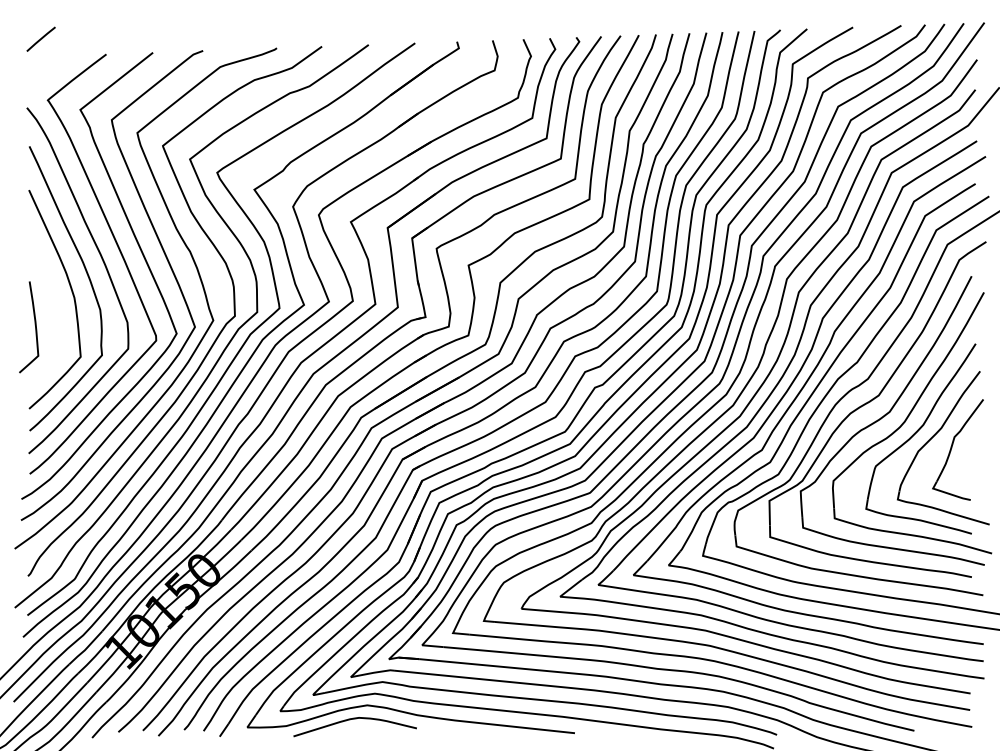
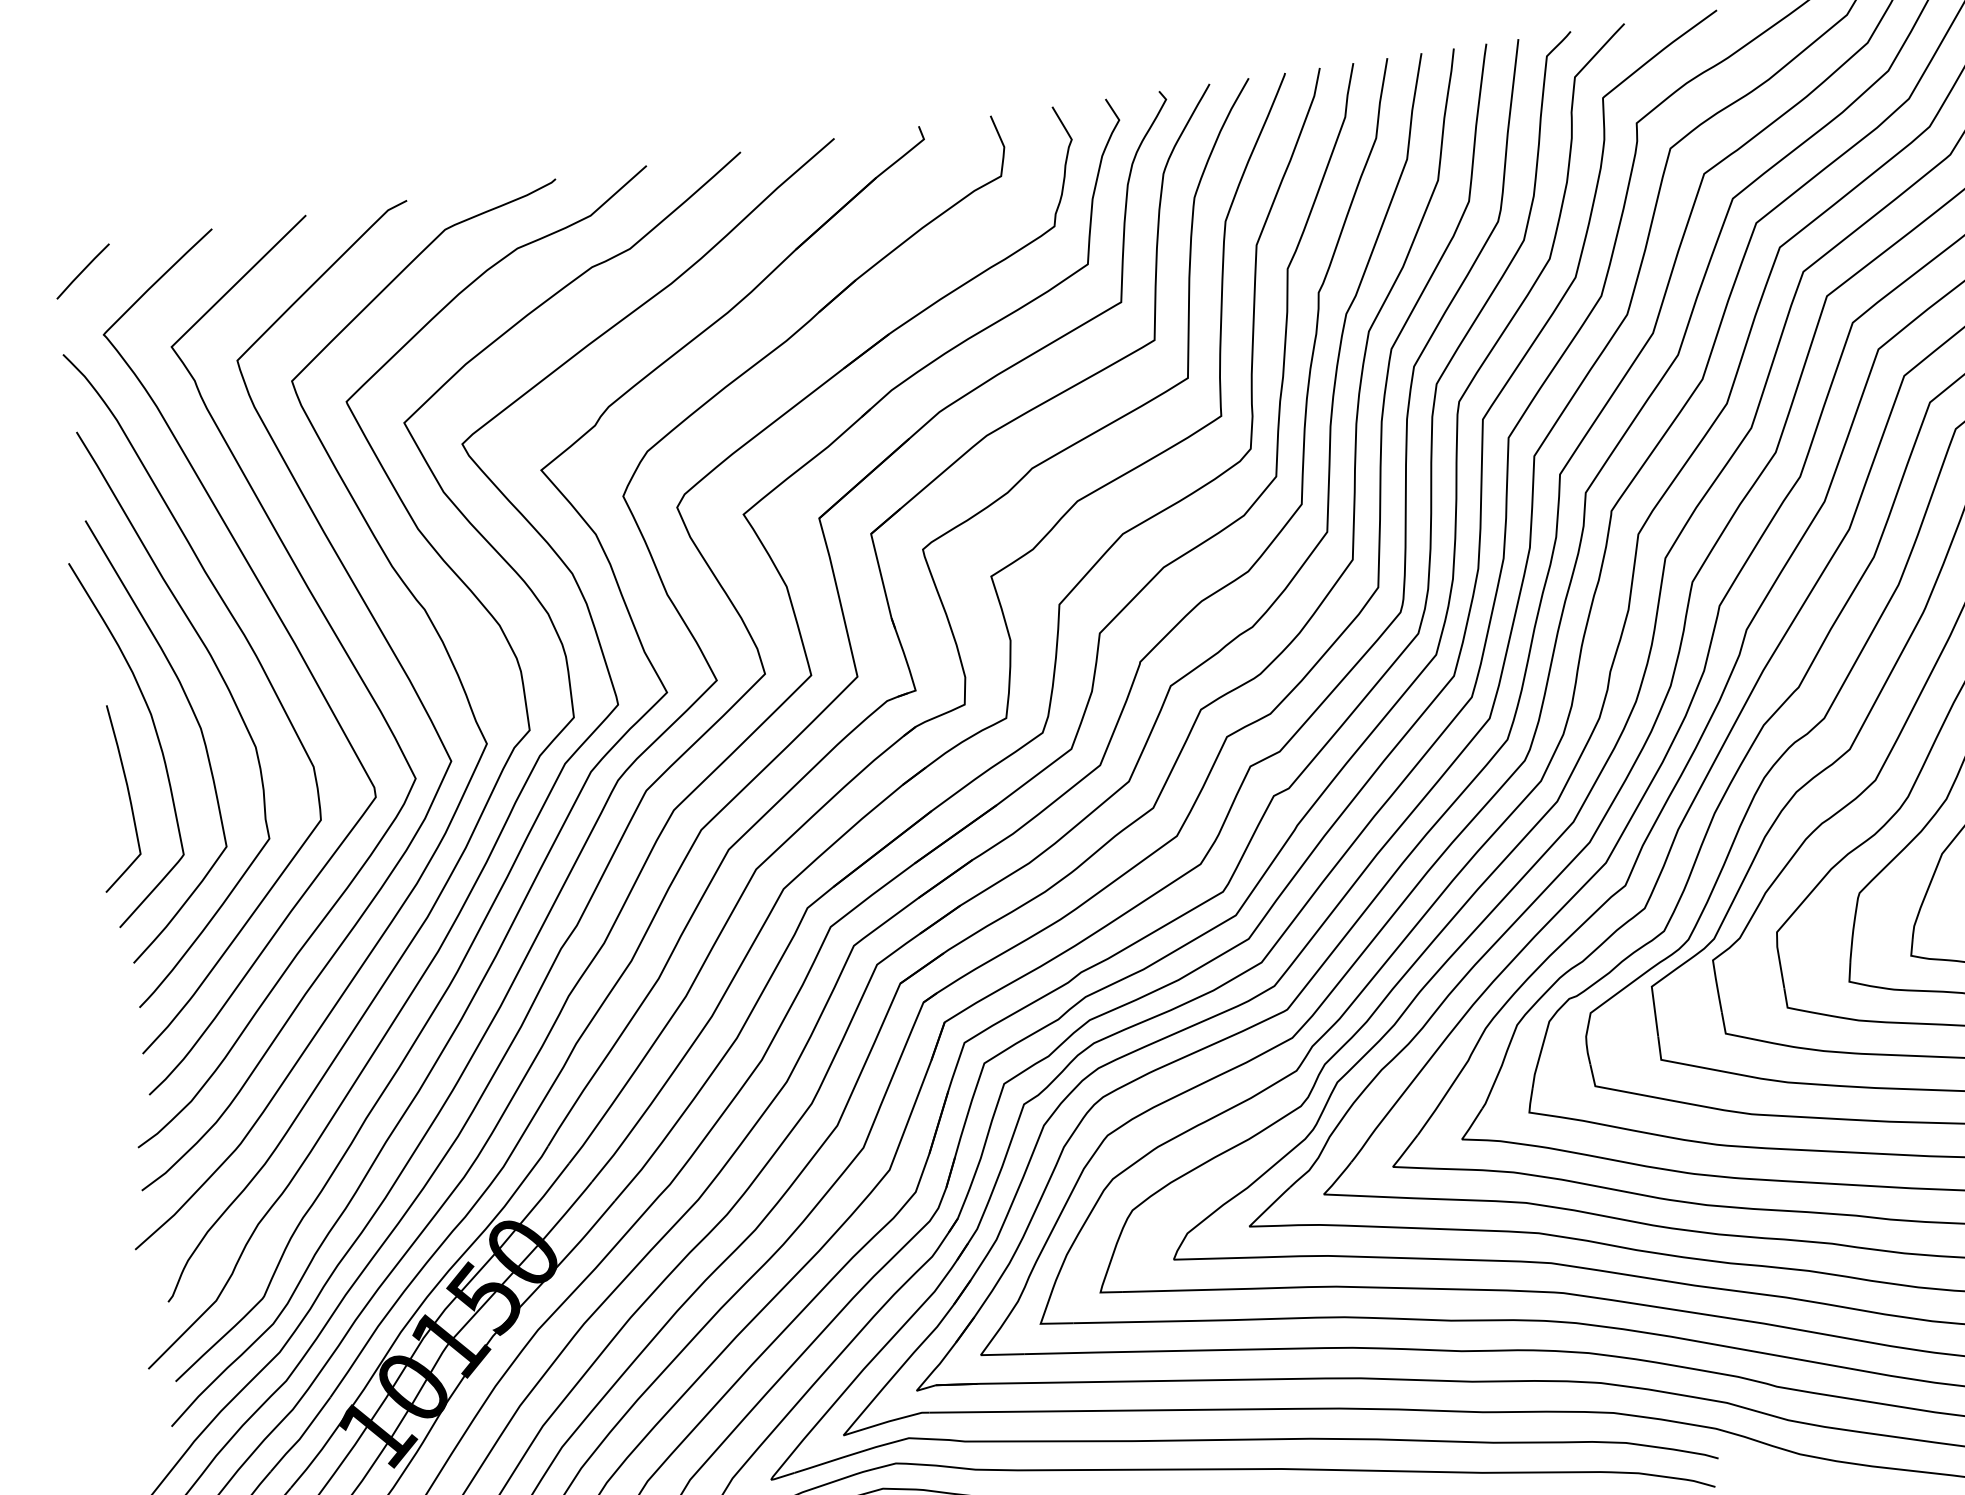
line: (40, 38) -> (81, 270), moved
curve: (51, 298) -> (154, 734), added

